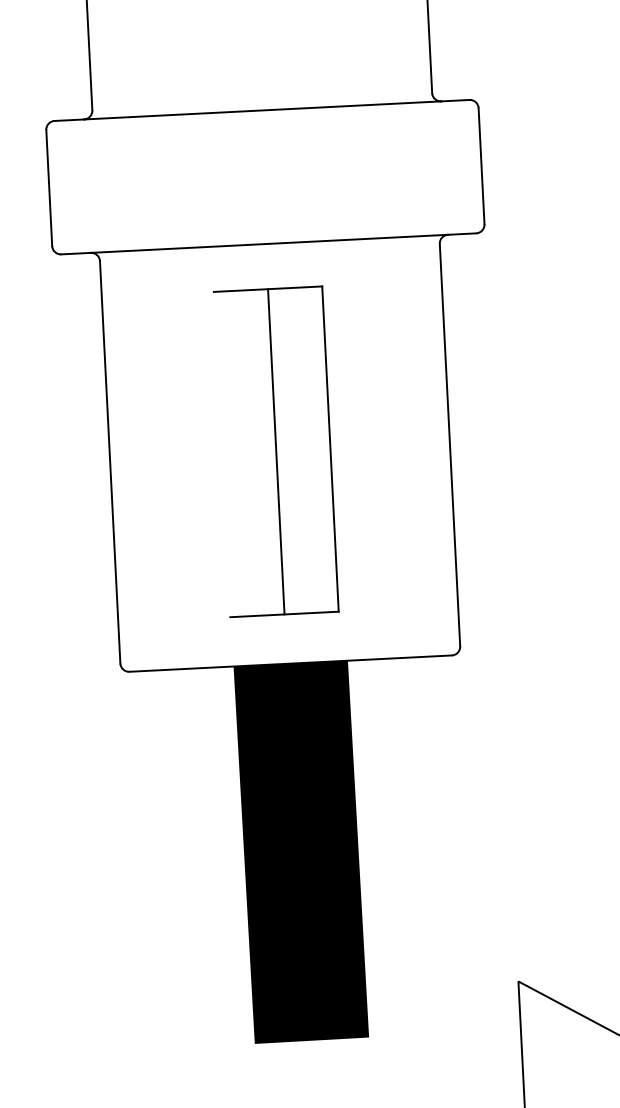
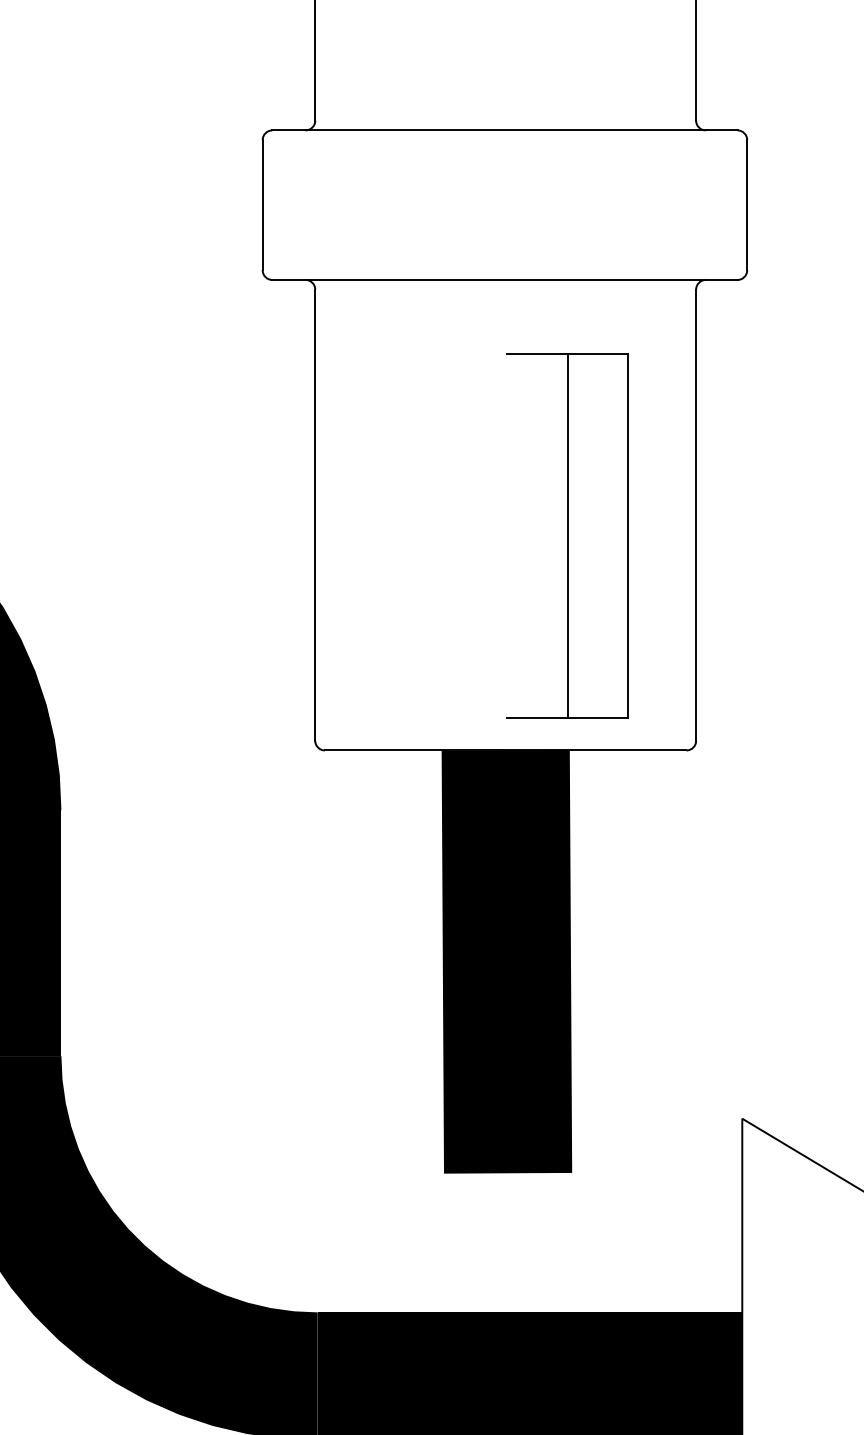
part: (276, 451) -> (567, 535), moved

